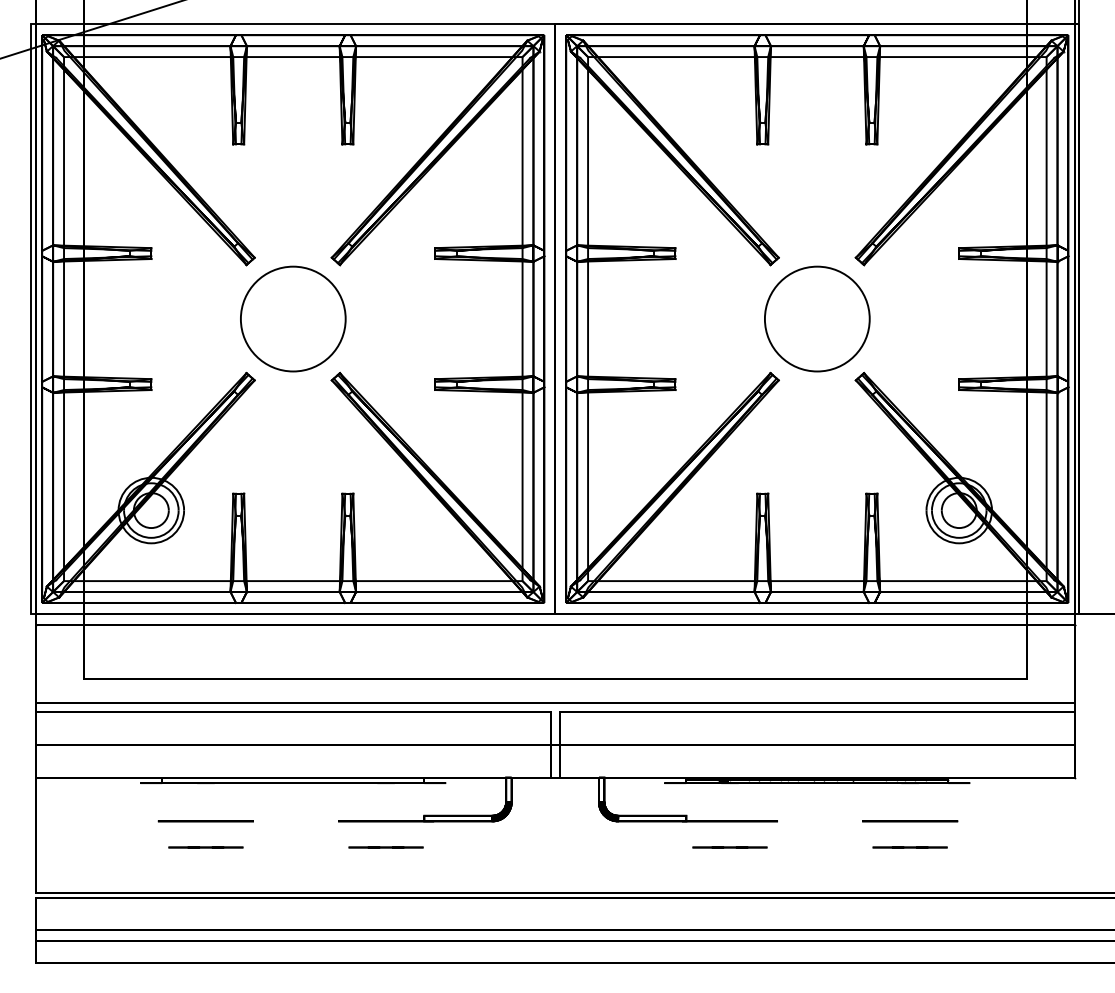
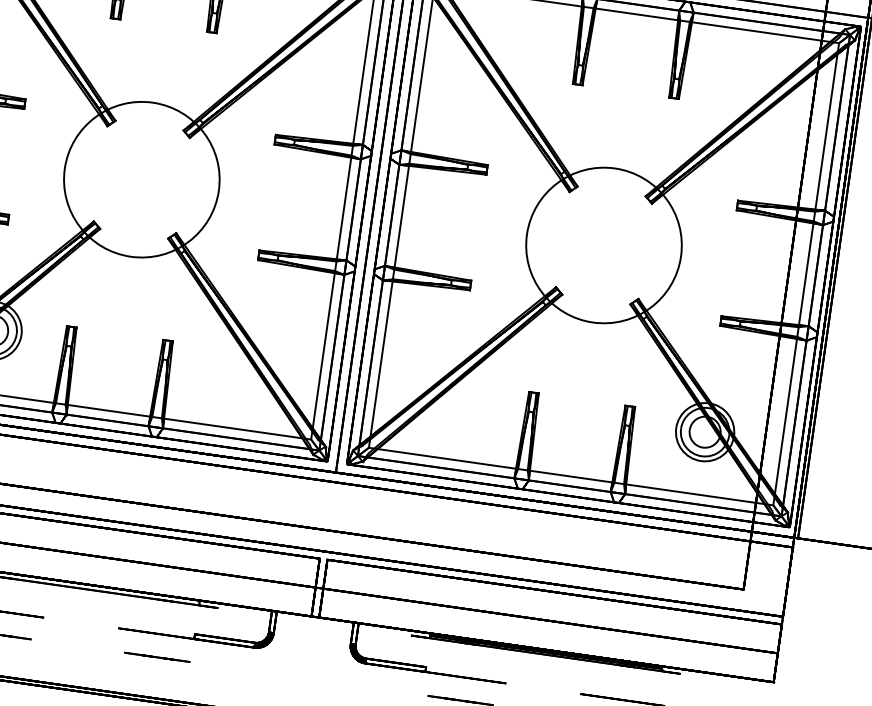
circle: (292, 318) -> (141, 179), size x1.67
circle: (816, 318) -> (603, 244), size x1.67

